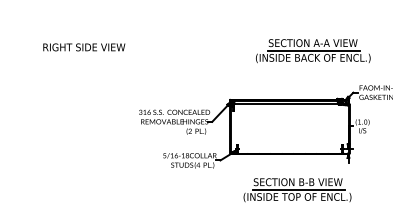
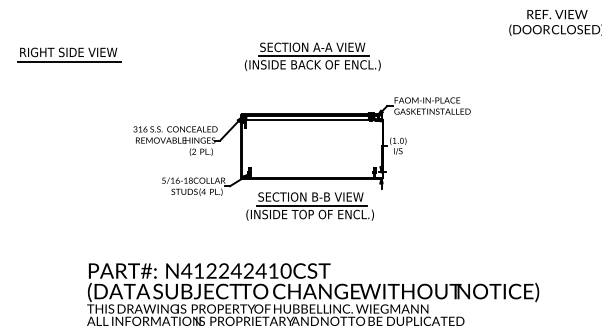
part: (313, 50) -> (312, 56), moved
line: (85, 55) -> (69, 61), added
part: (296, 190) -> (309, 206), moved

